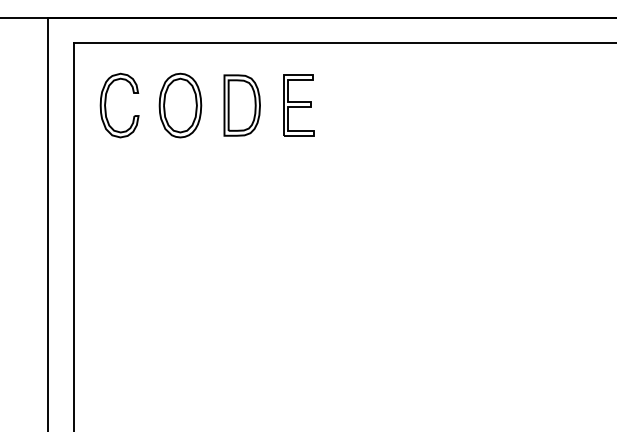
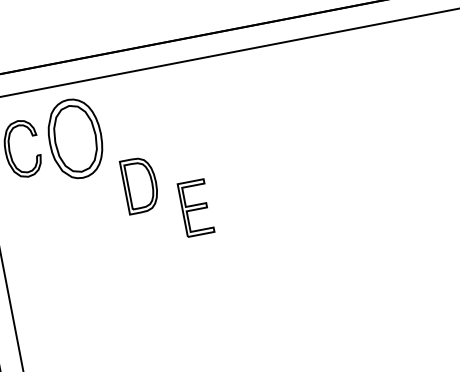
part: (180, 105) -> (75, 138), size x1.4
part: (241, 105) -> (139, 185), moved
part: (298, 105) -> (195, 208), moved

